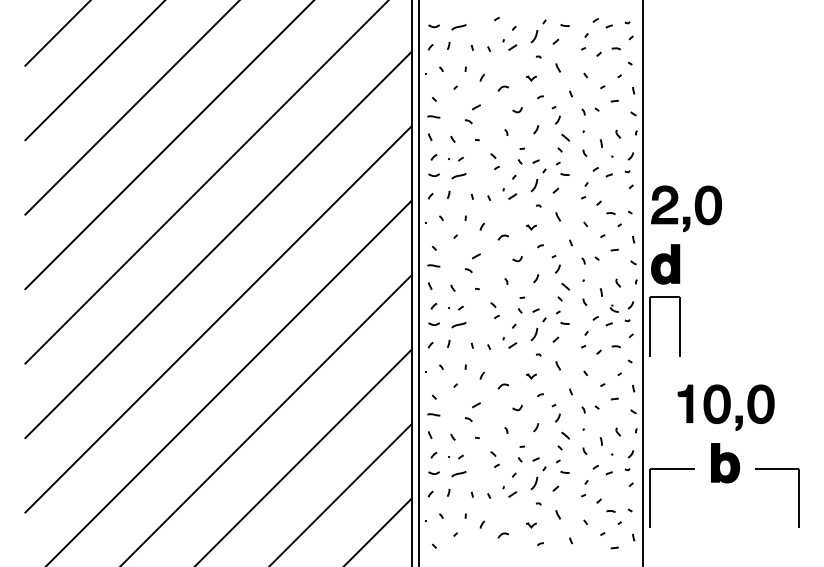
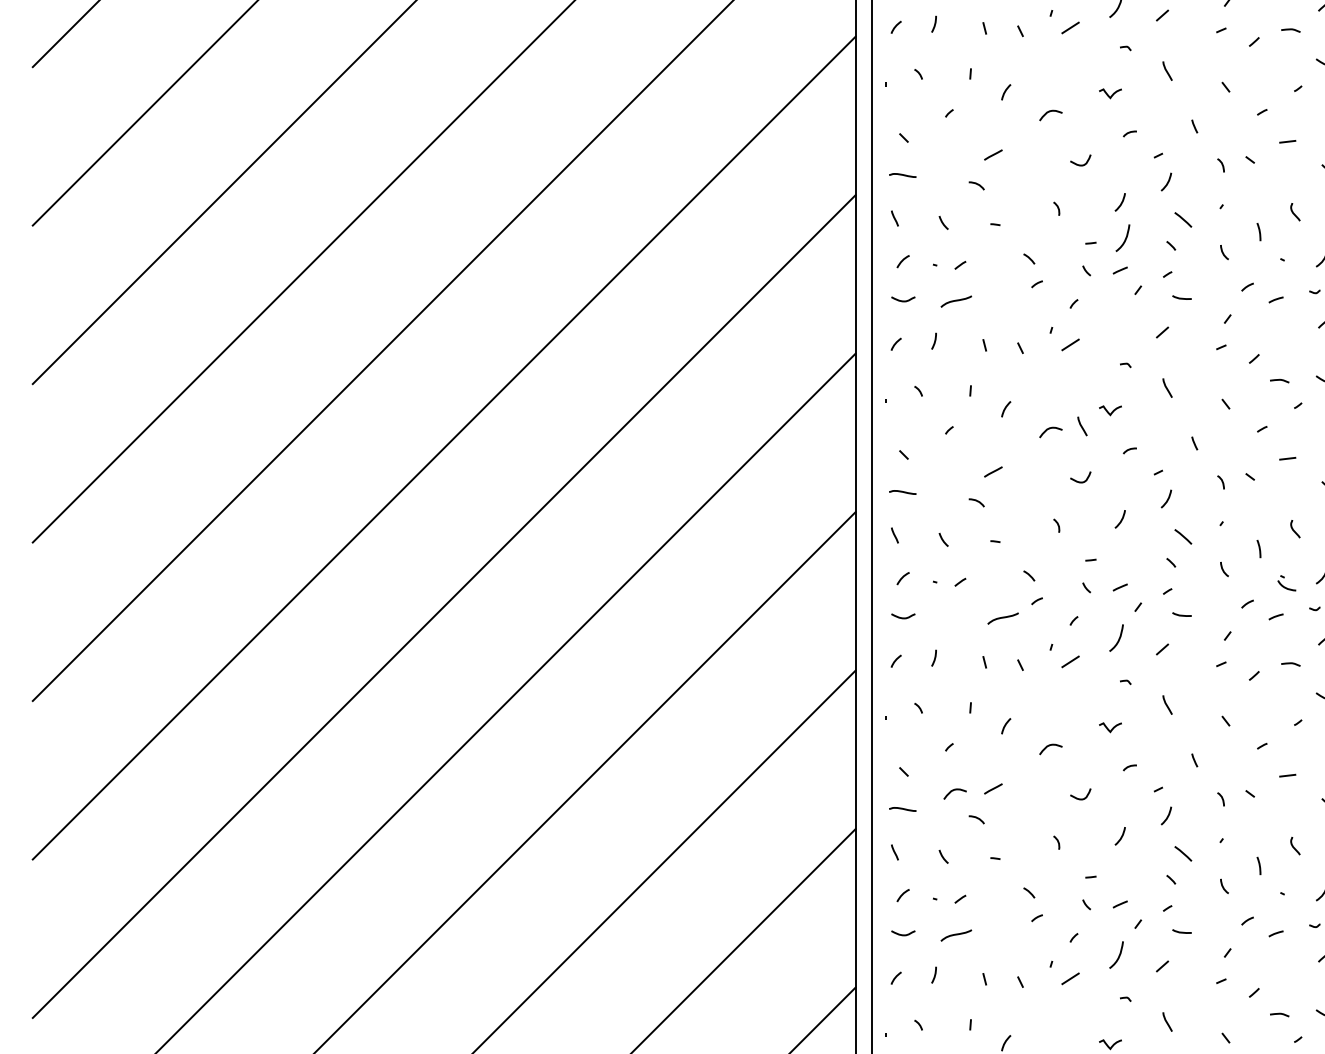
curve: (534, 185) -> (1123, 238), moved
curve: (517, 234) -> (1080, 425), added
line: (458, 325) -> (1002, 619), moved
curve: (457, 406) -> (953, 791), added

